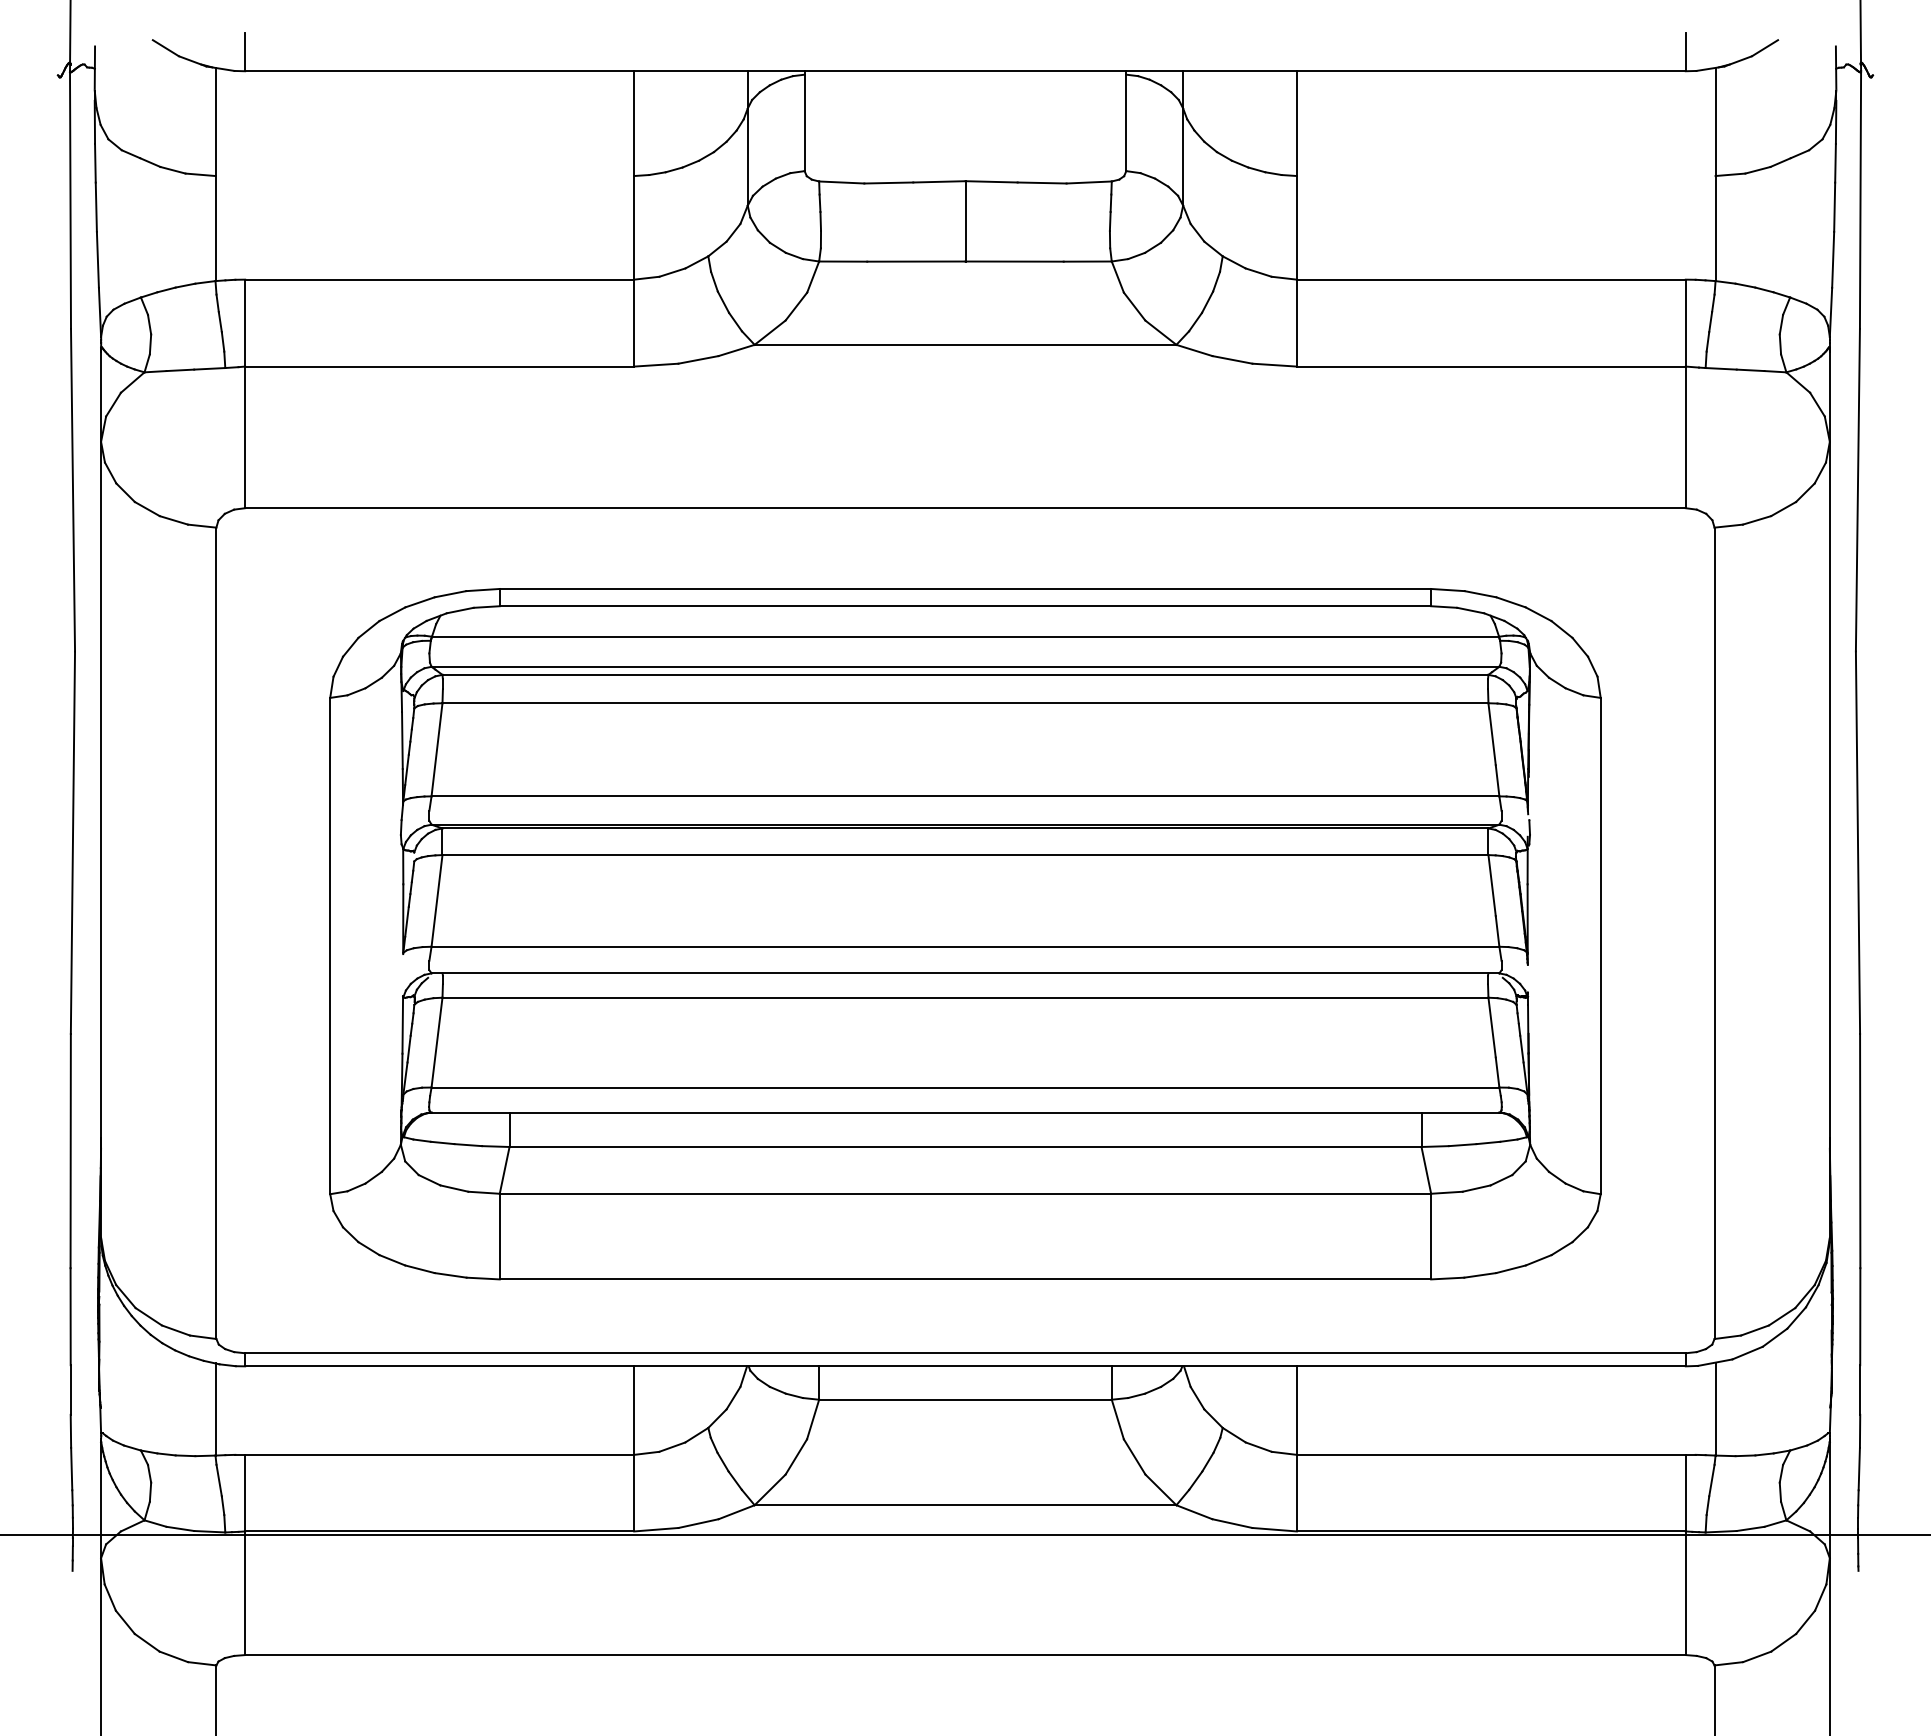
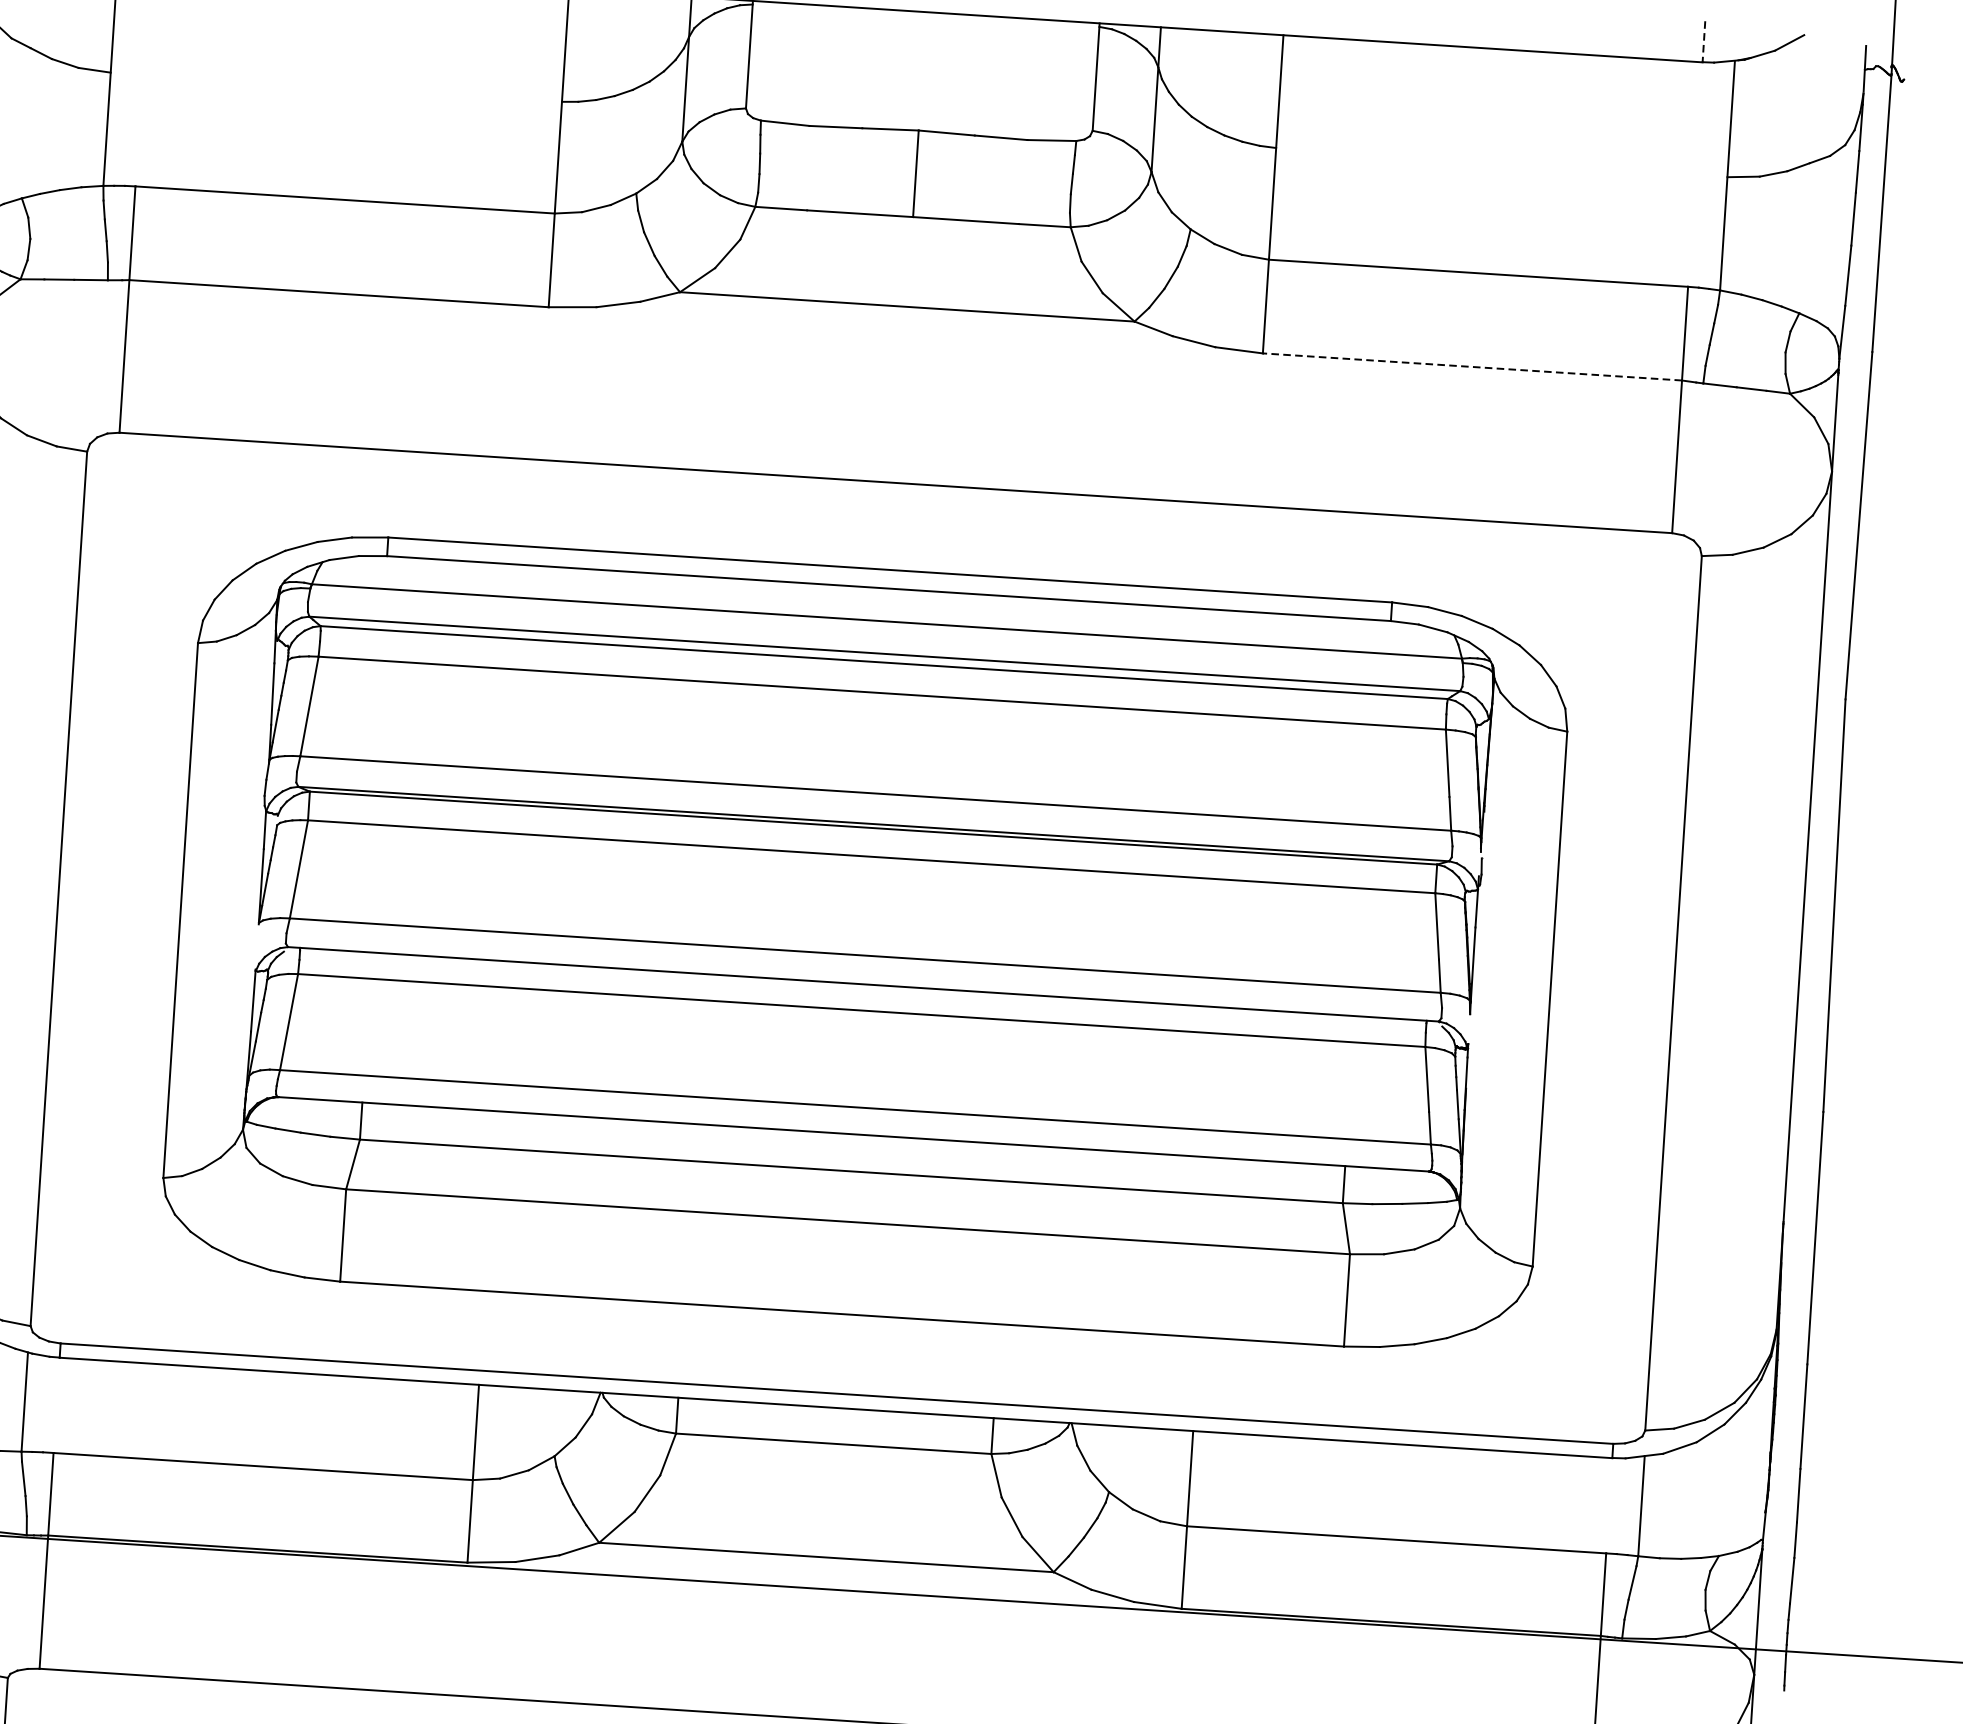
line: (1685, 52) -> (1703, 41), solid -> dashed
line: (1490, 366) -> (1471, 366), solid -> dashed

